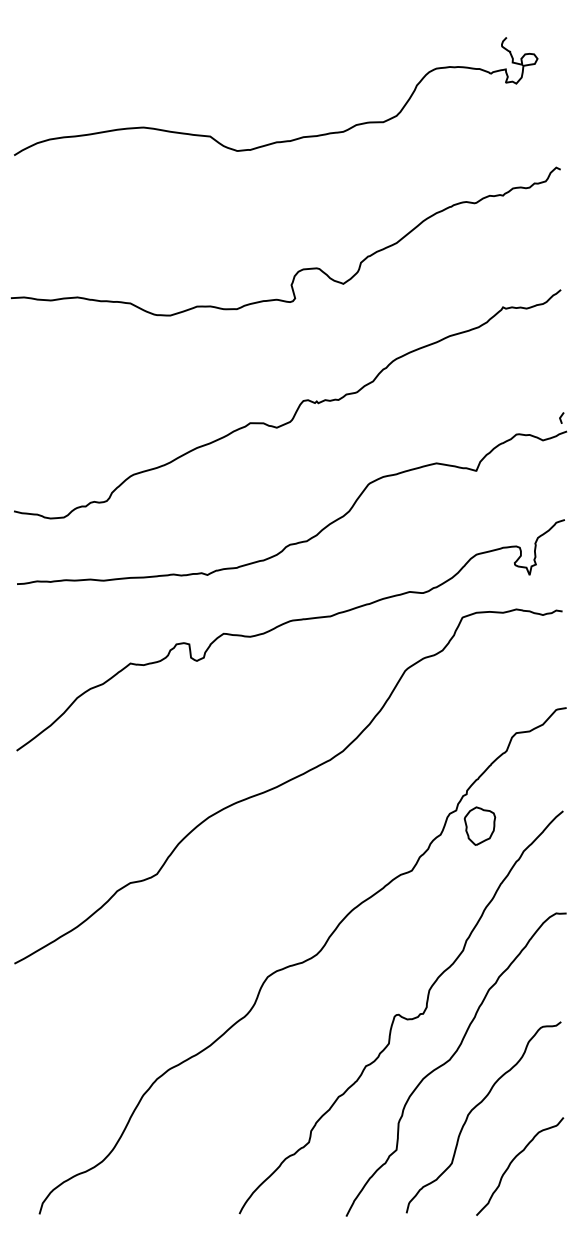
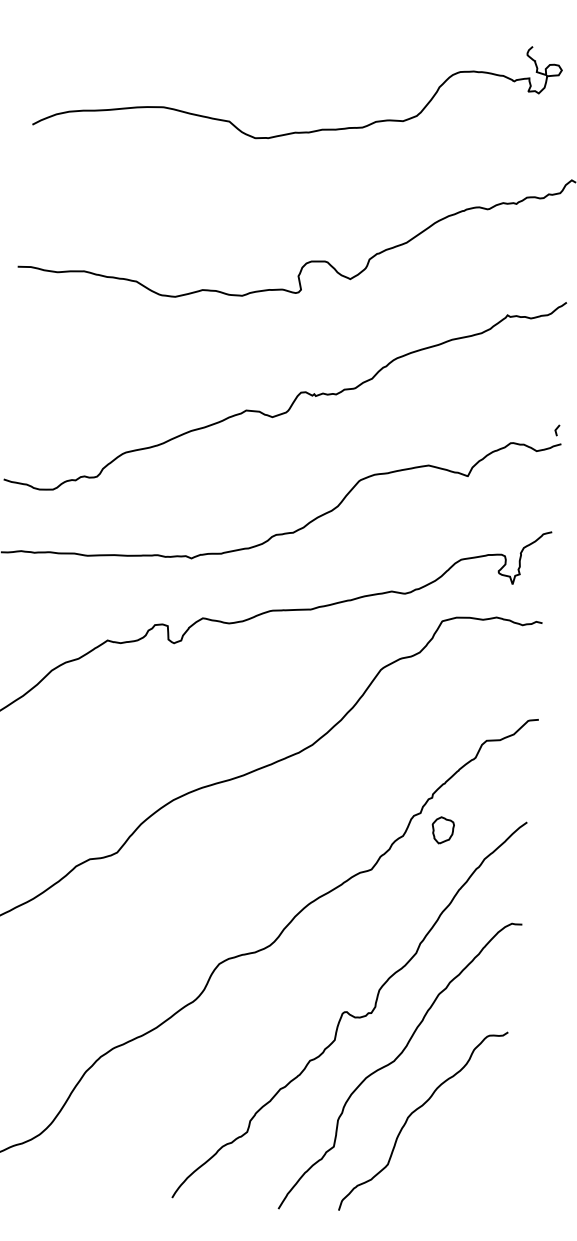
part: (479, 825) -> (442, 829), size x0.7
curve: (513, 1161) -> (449, 1167), removed

